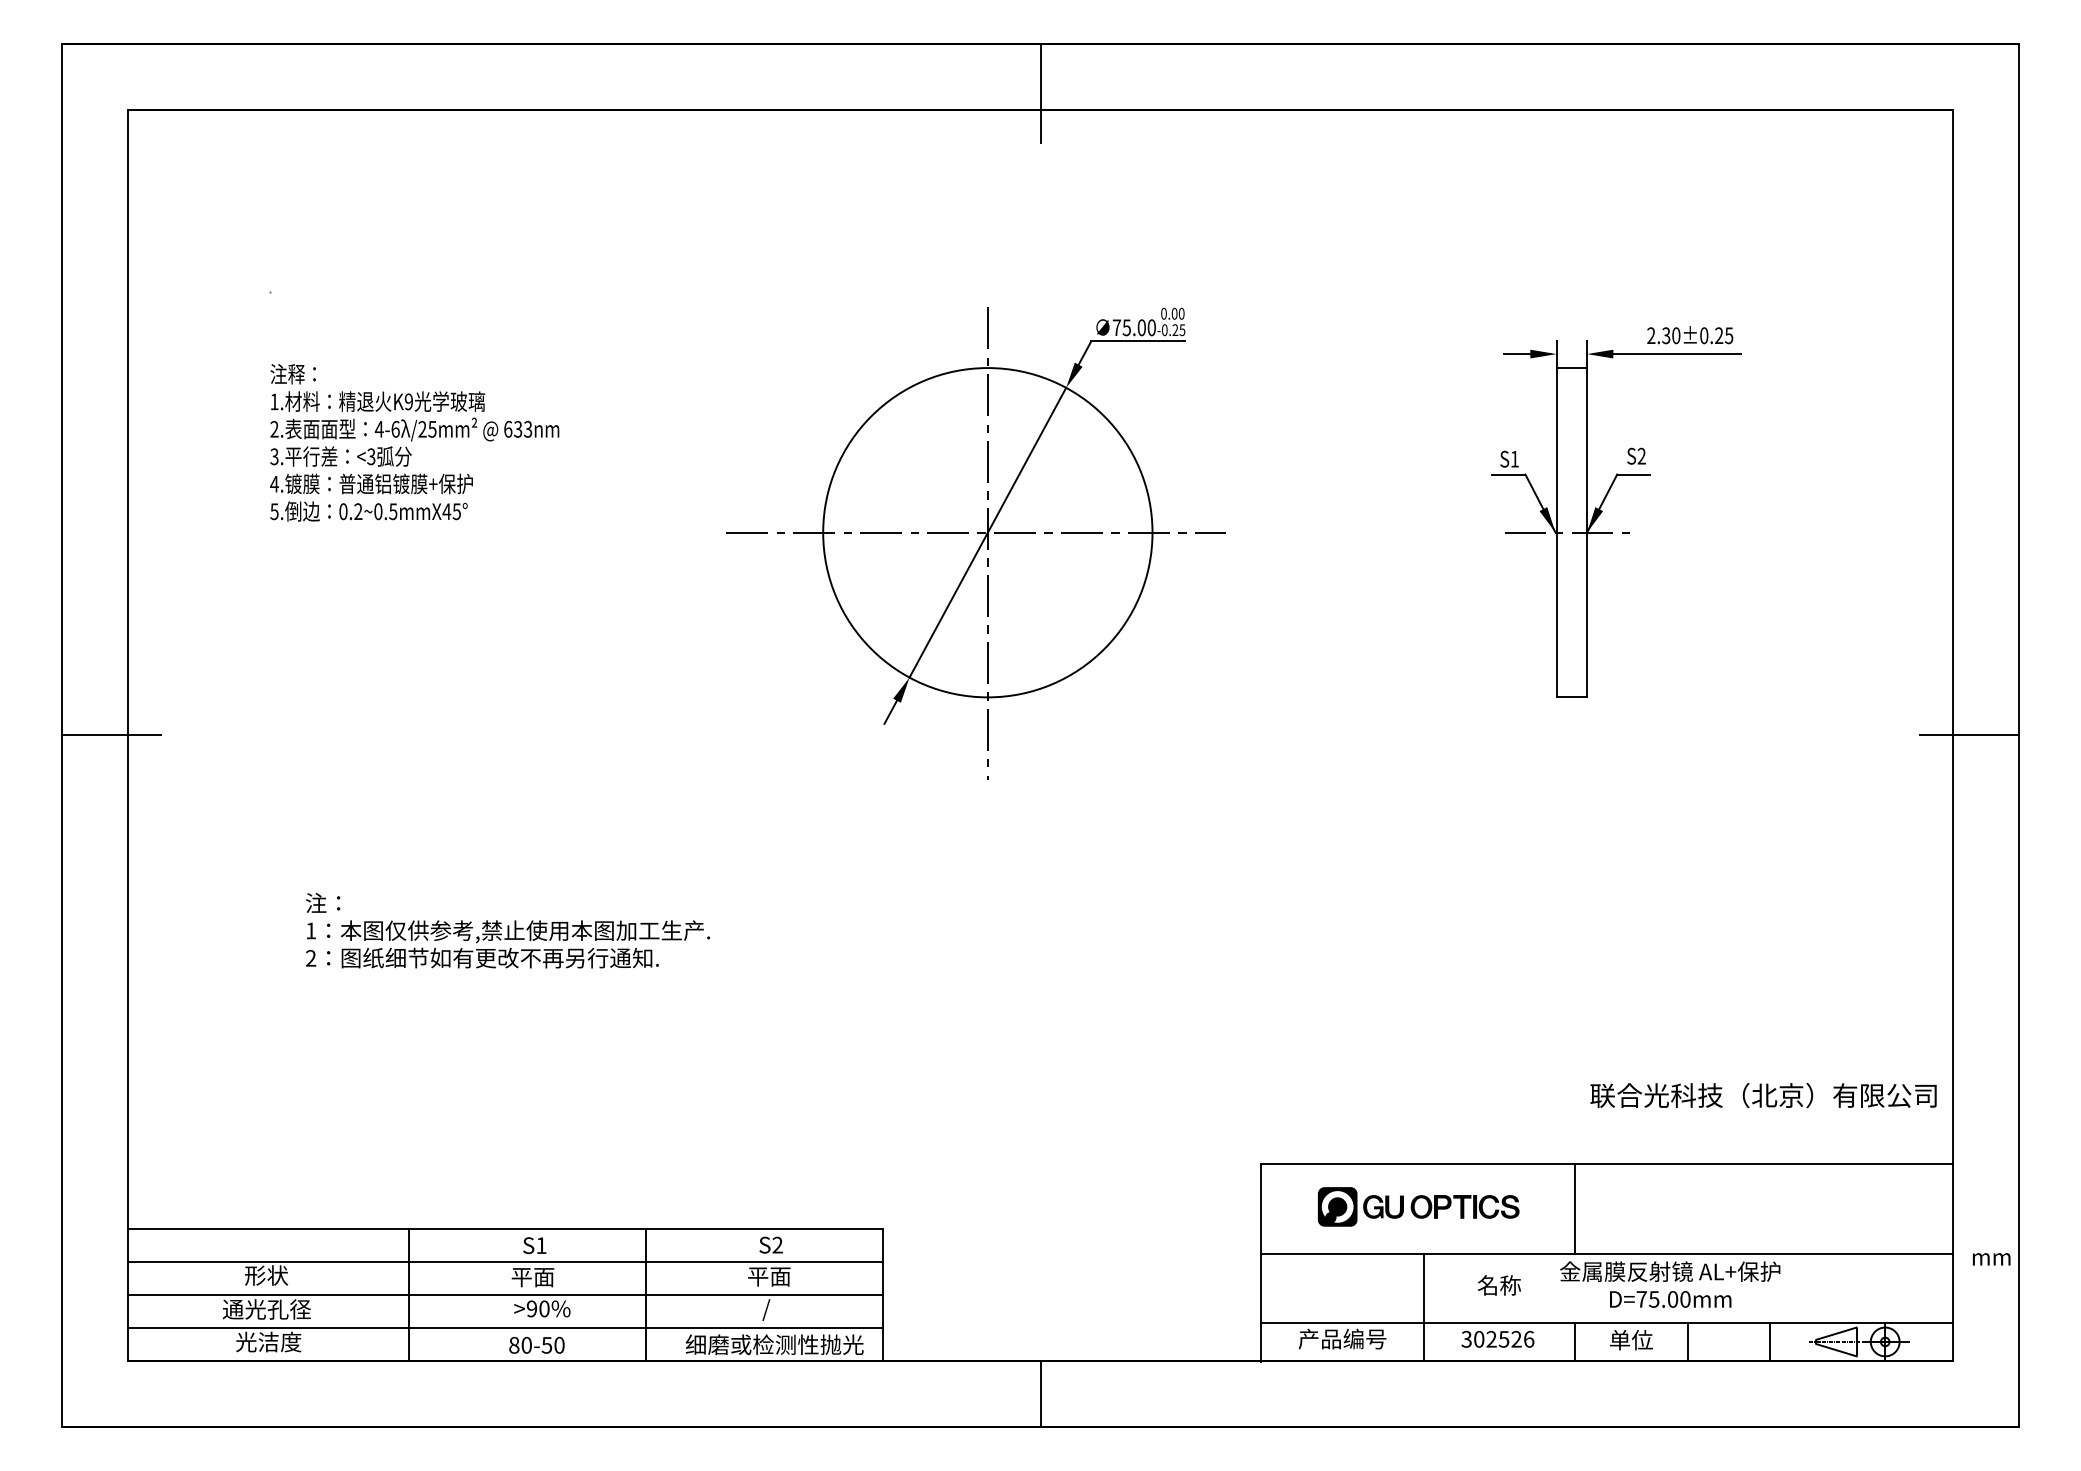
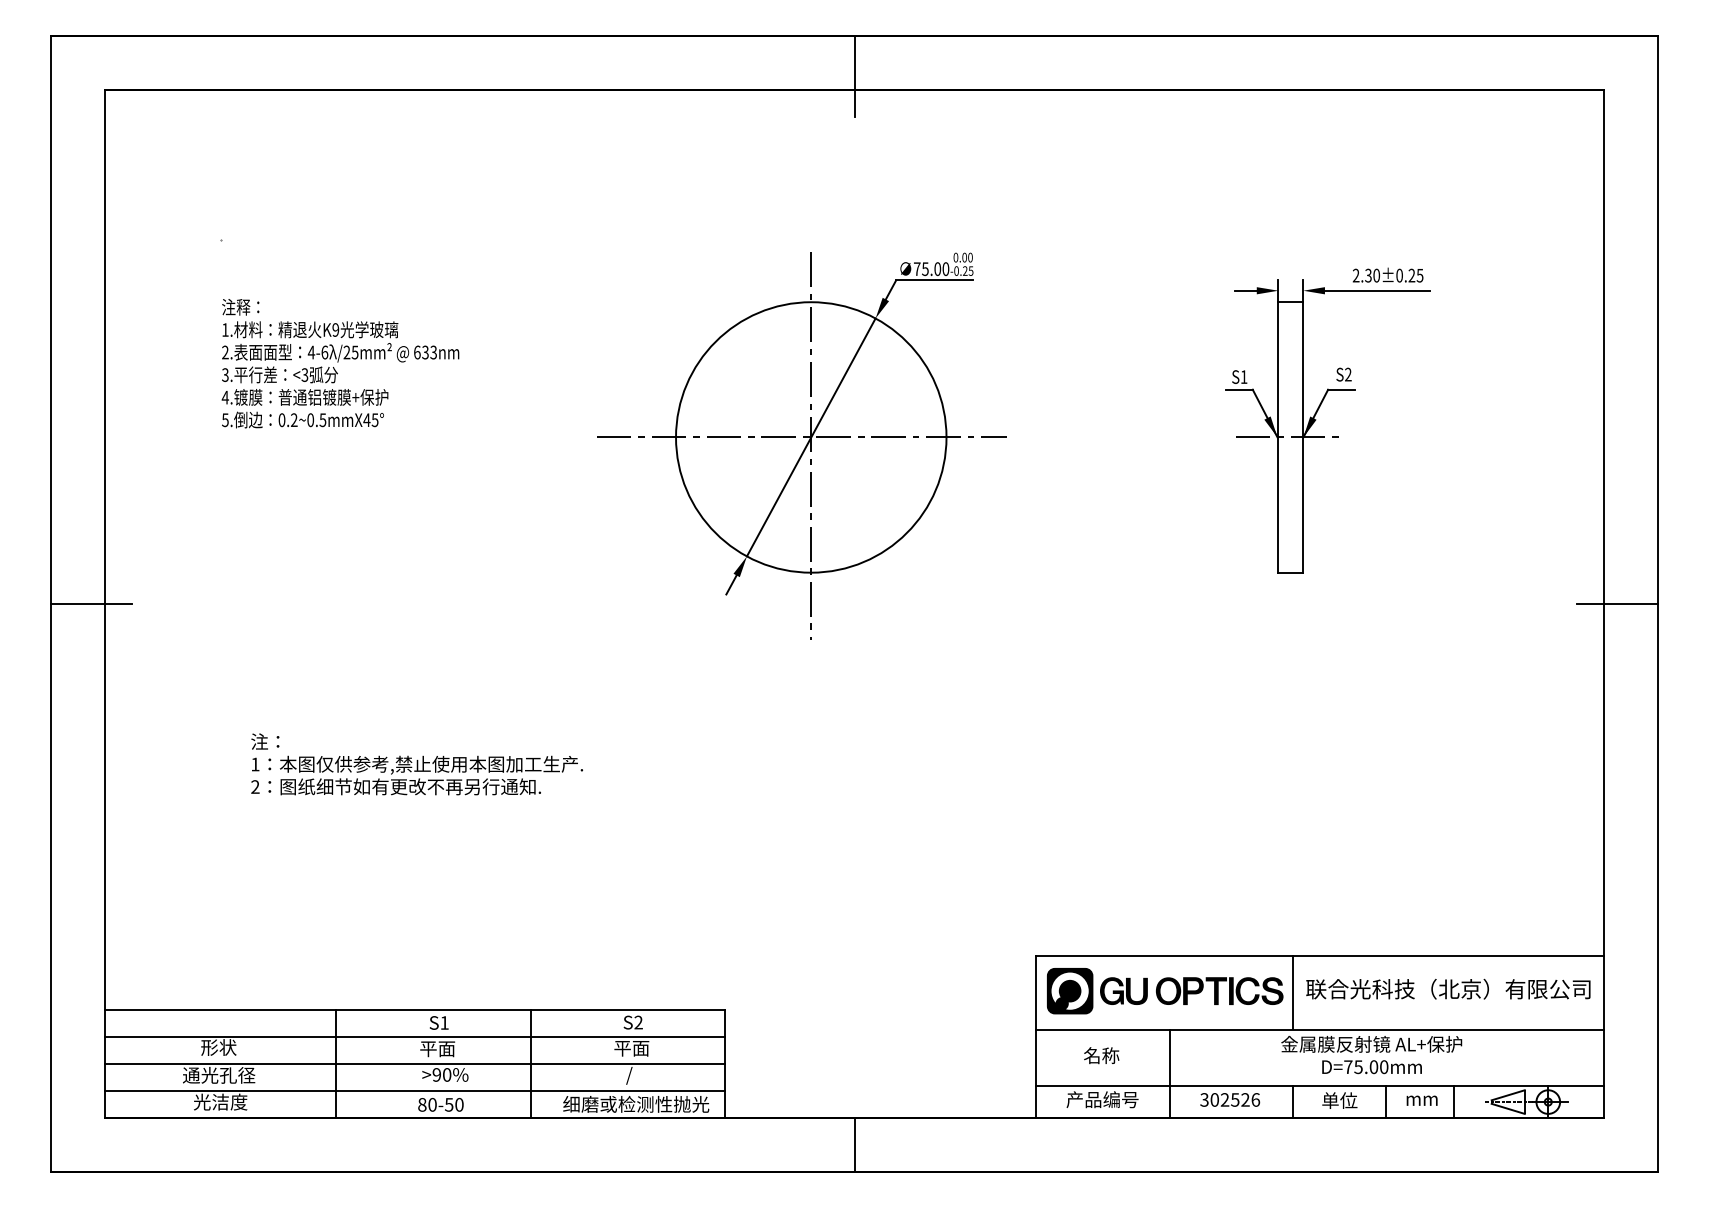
text: (1763, 1095) -> (1448, 989), moved
part: (1418, 1206) -> (1164, 990), size x1.43
text: (1991, 1259) -> (1422, 1100), moved
text: (1499, 1285) -> (1101, 1055), moved

